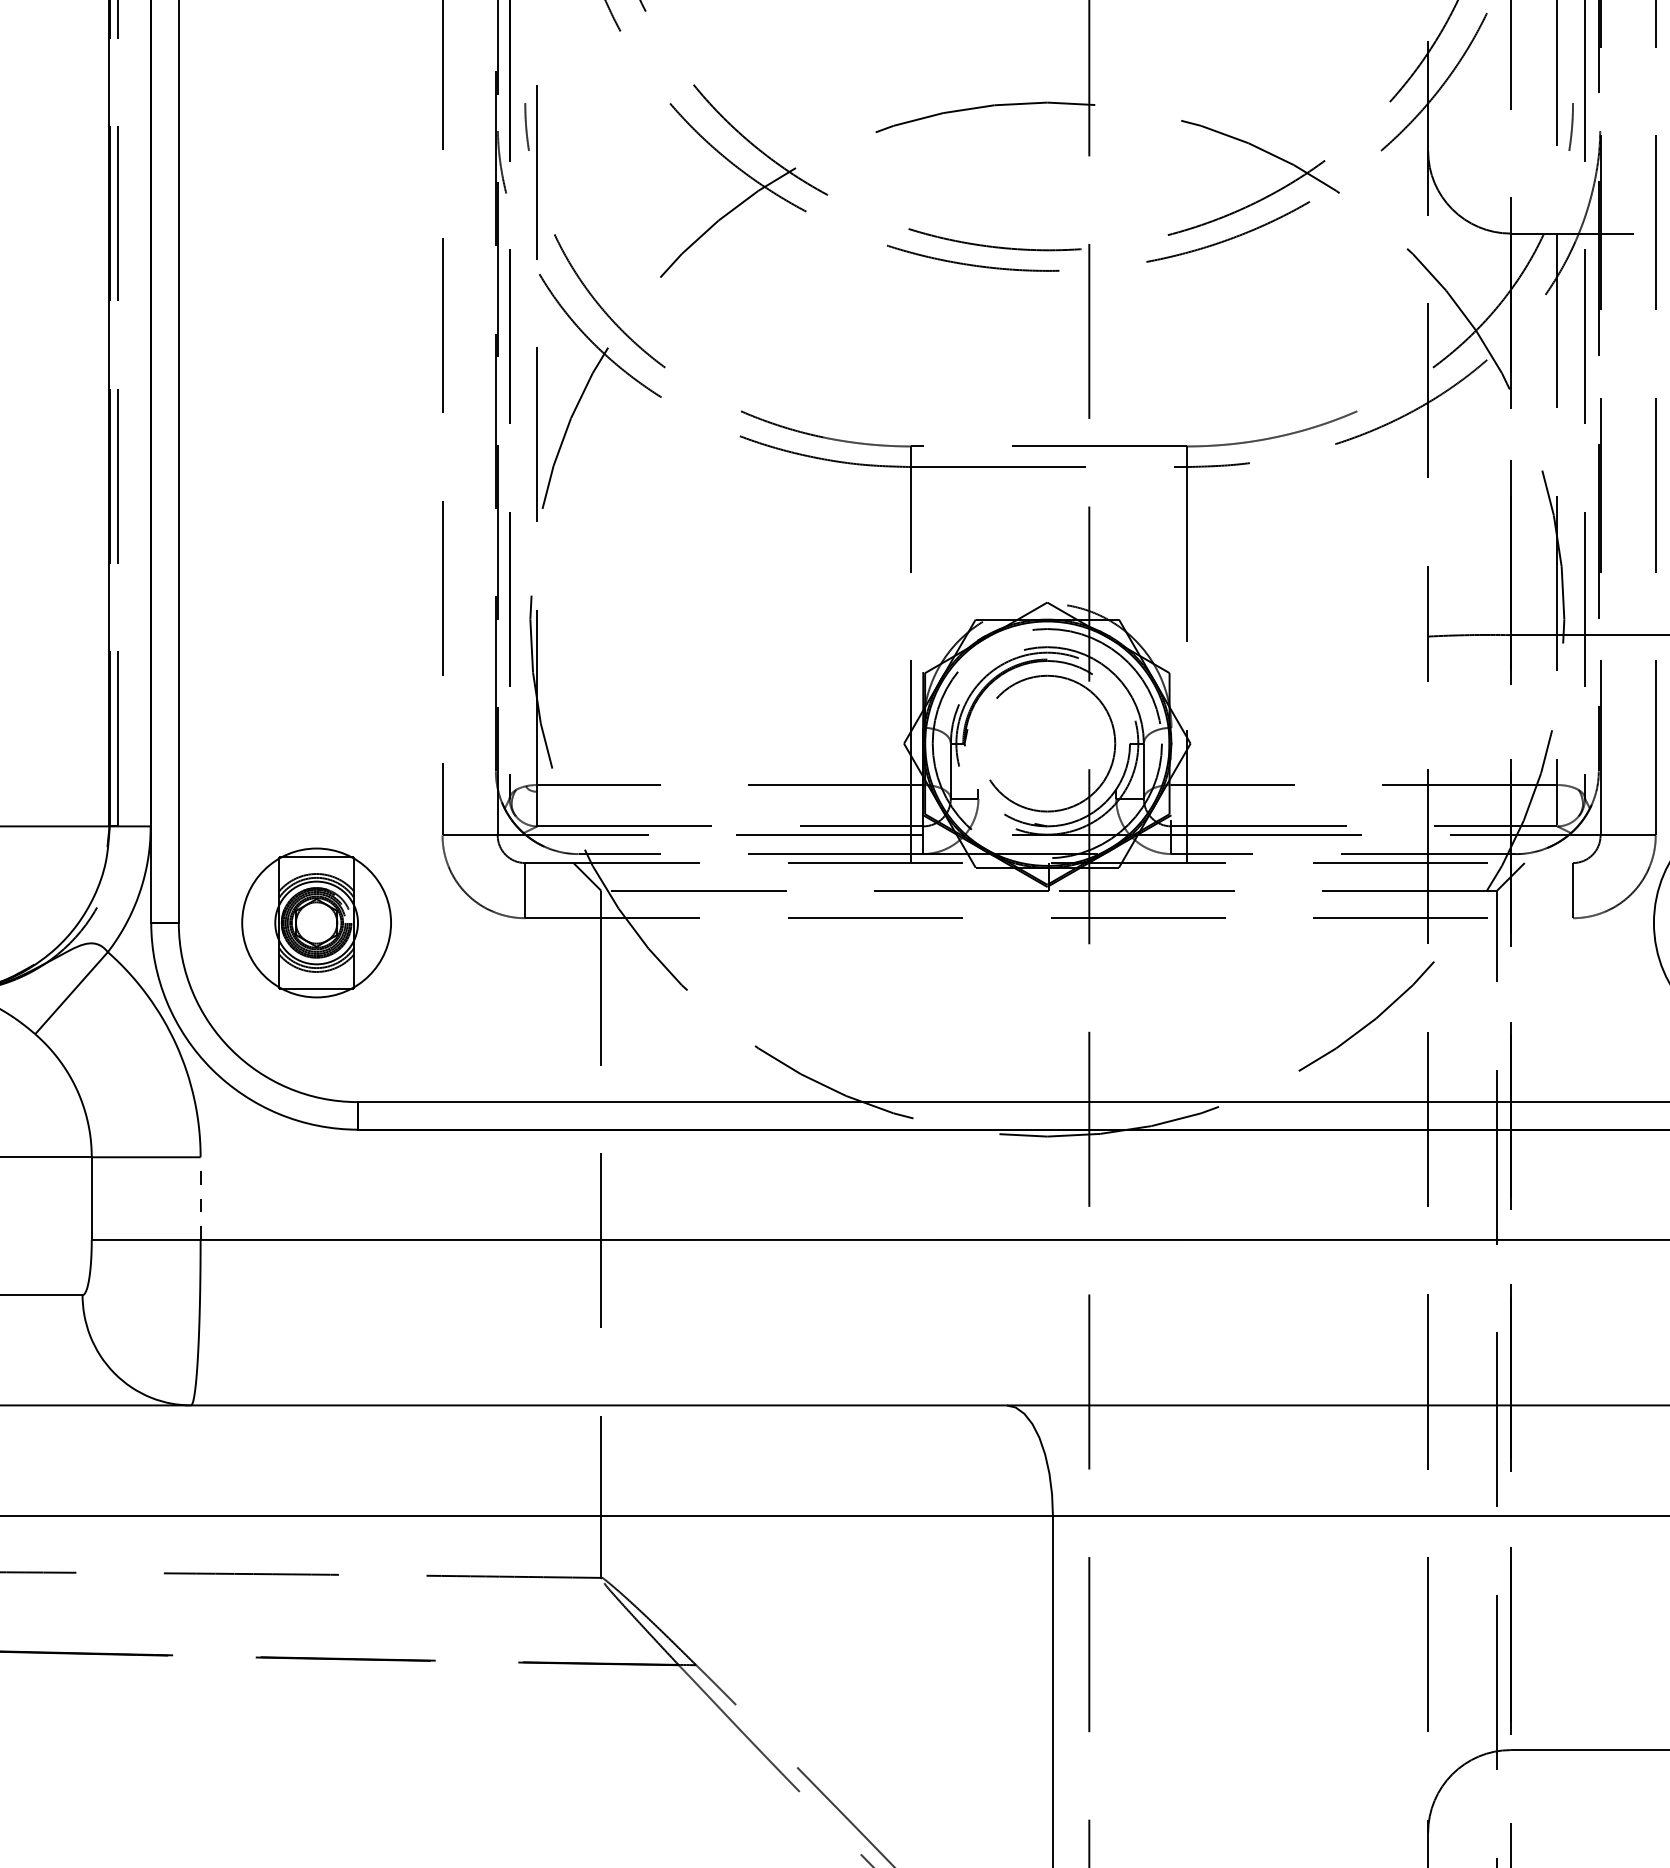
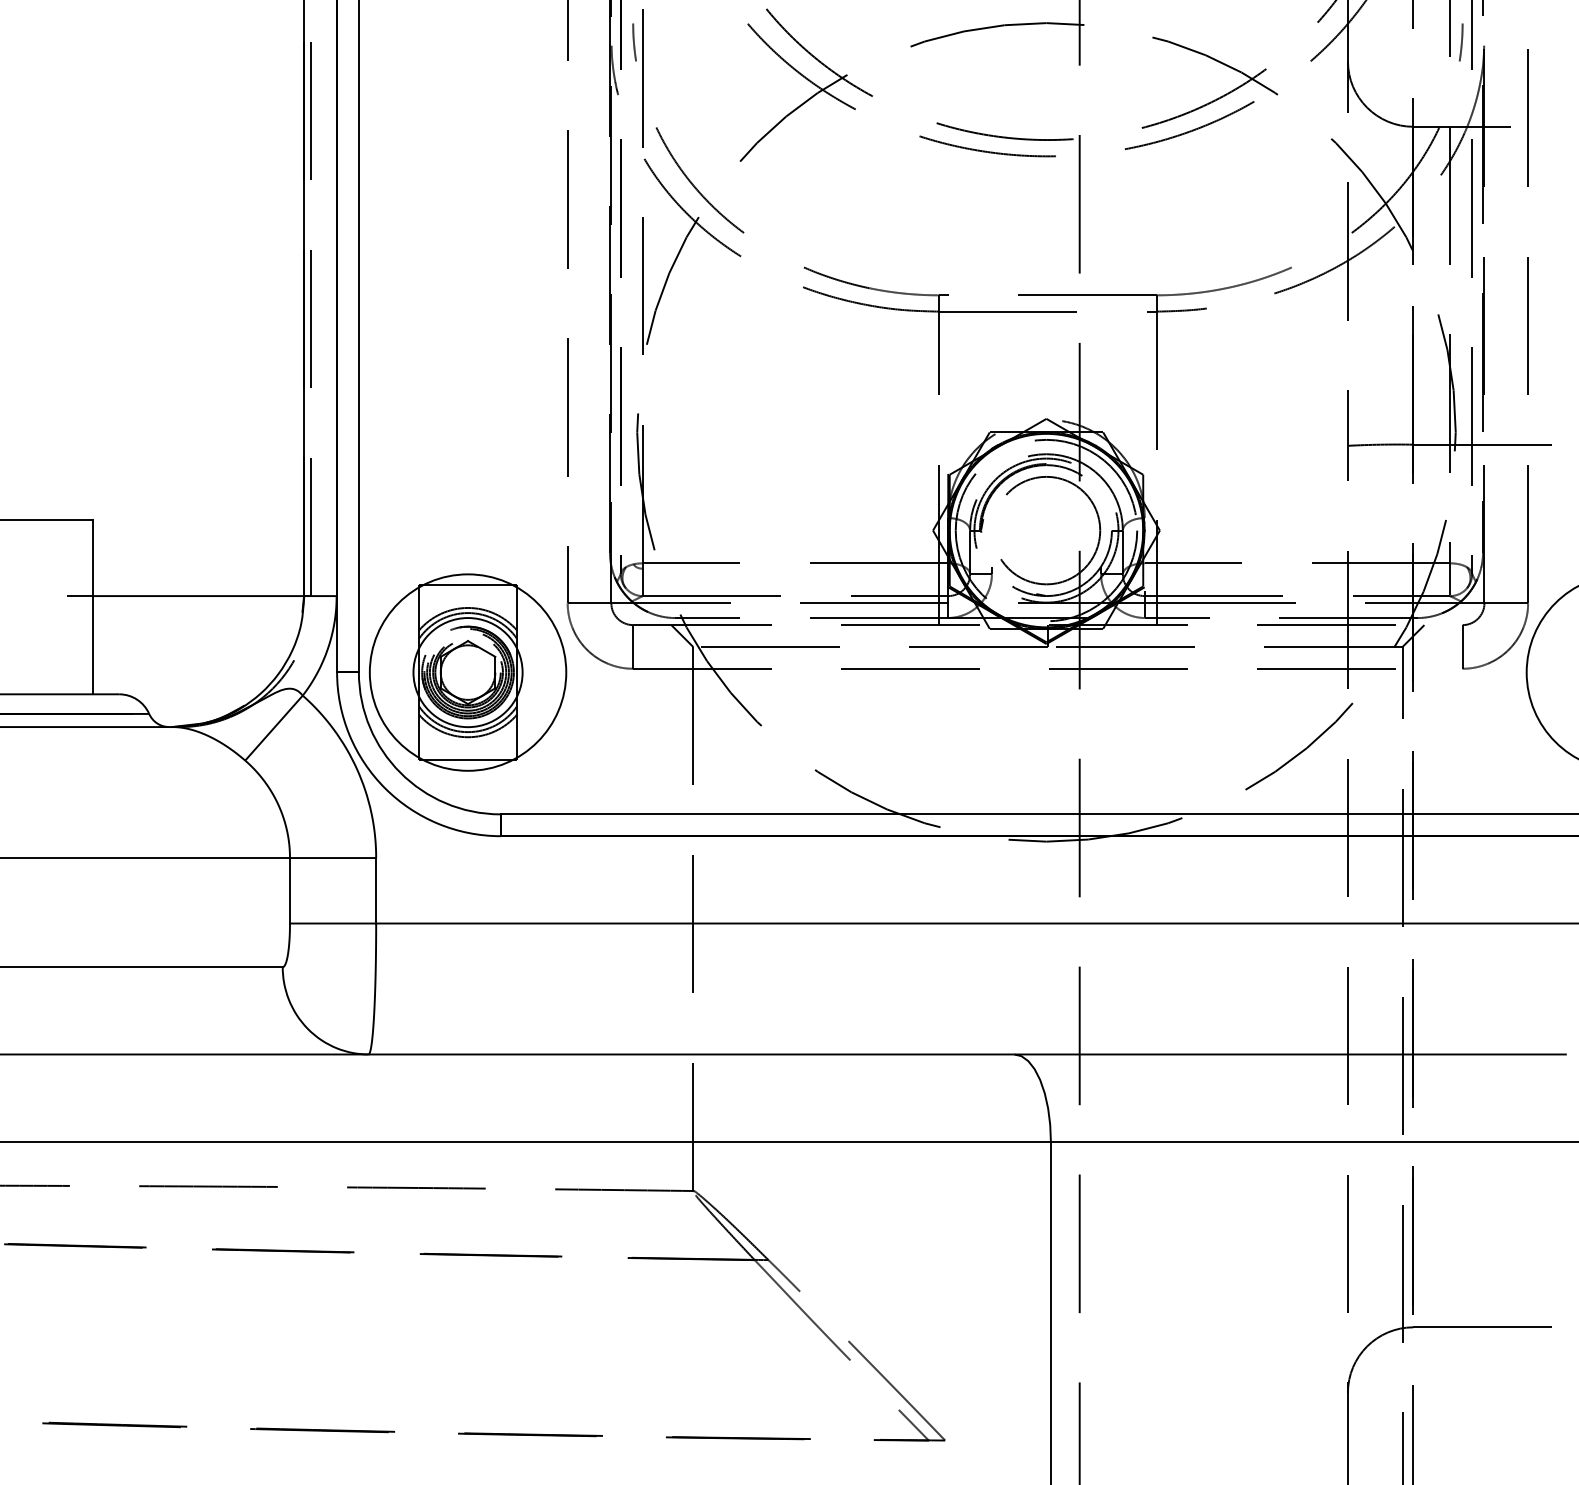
part: (315, 922) -> (467, 672), size x1.67
line: (201, 1198) -> (376, 890), dashed -> solid

